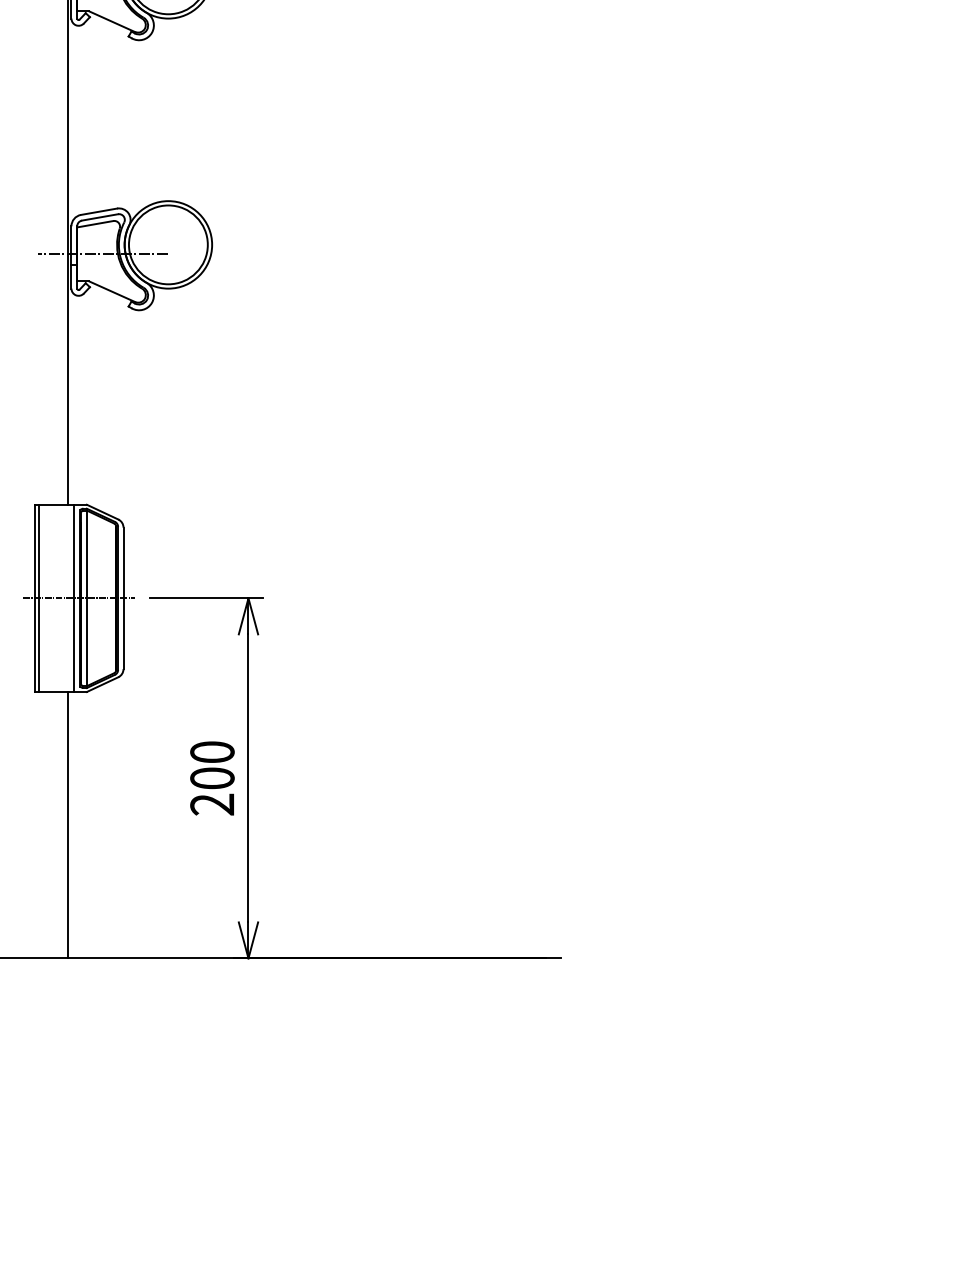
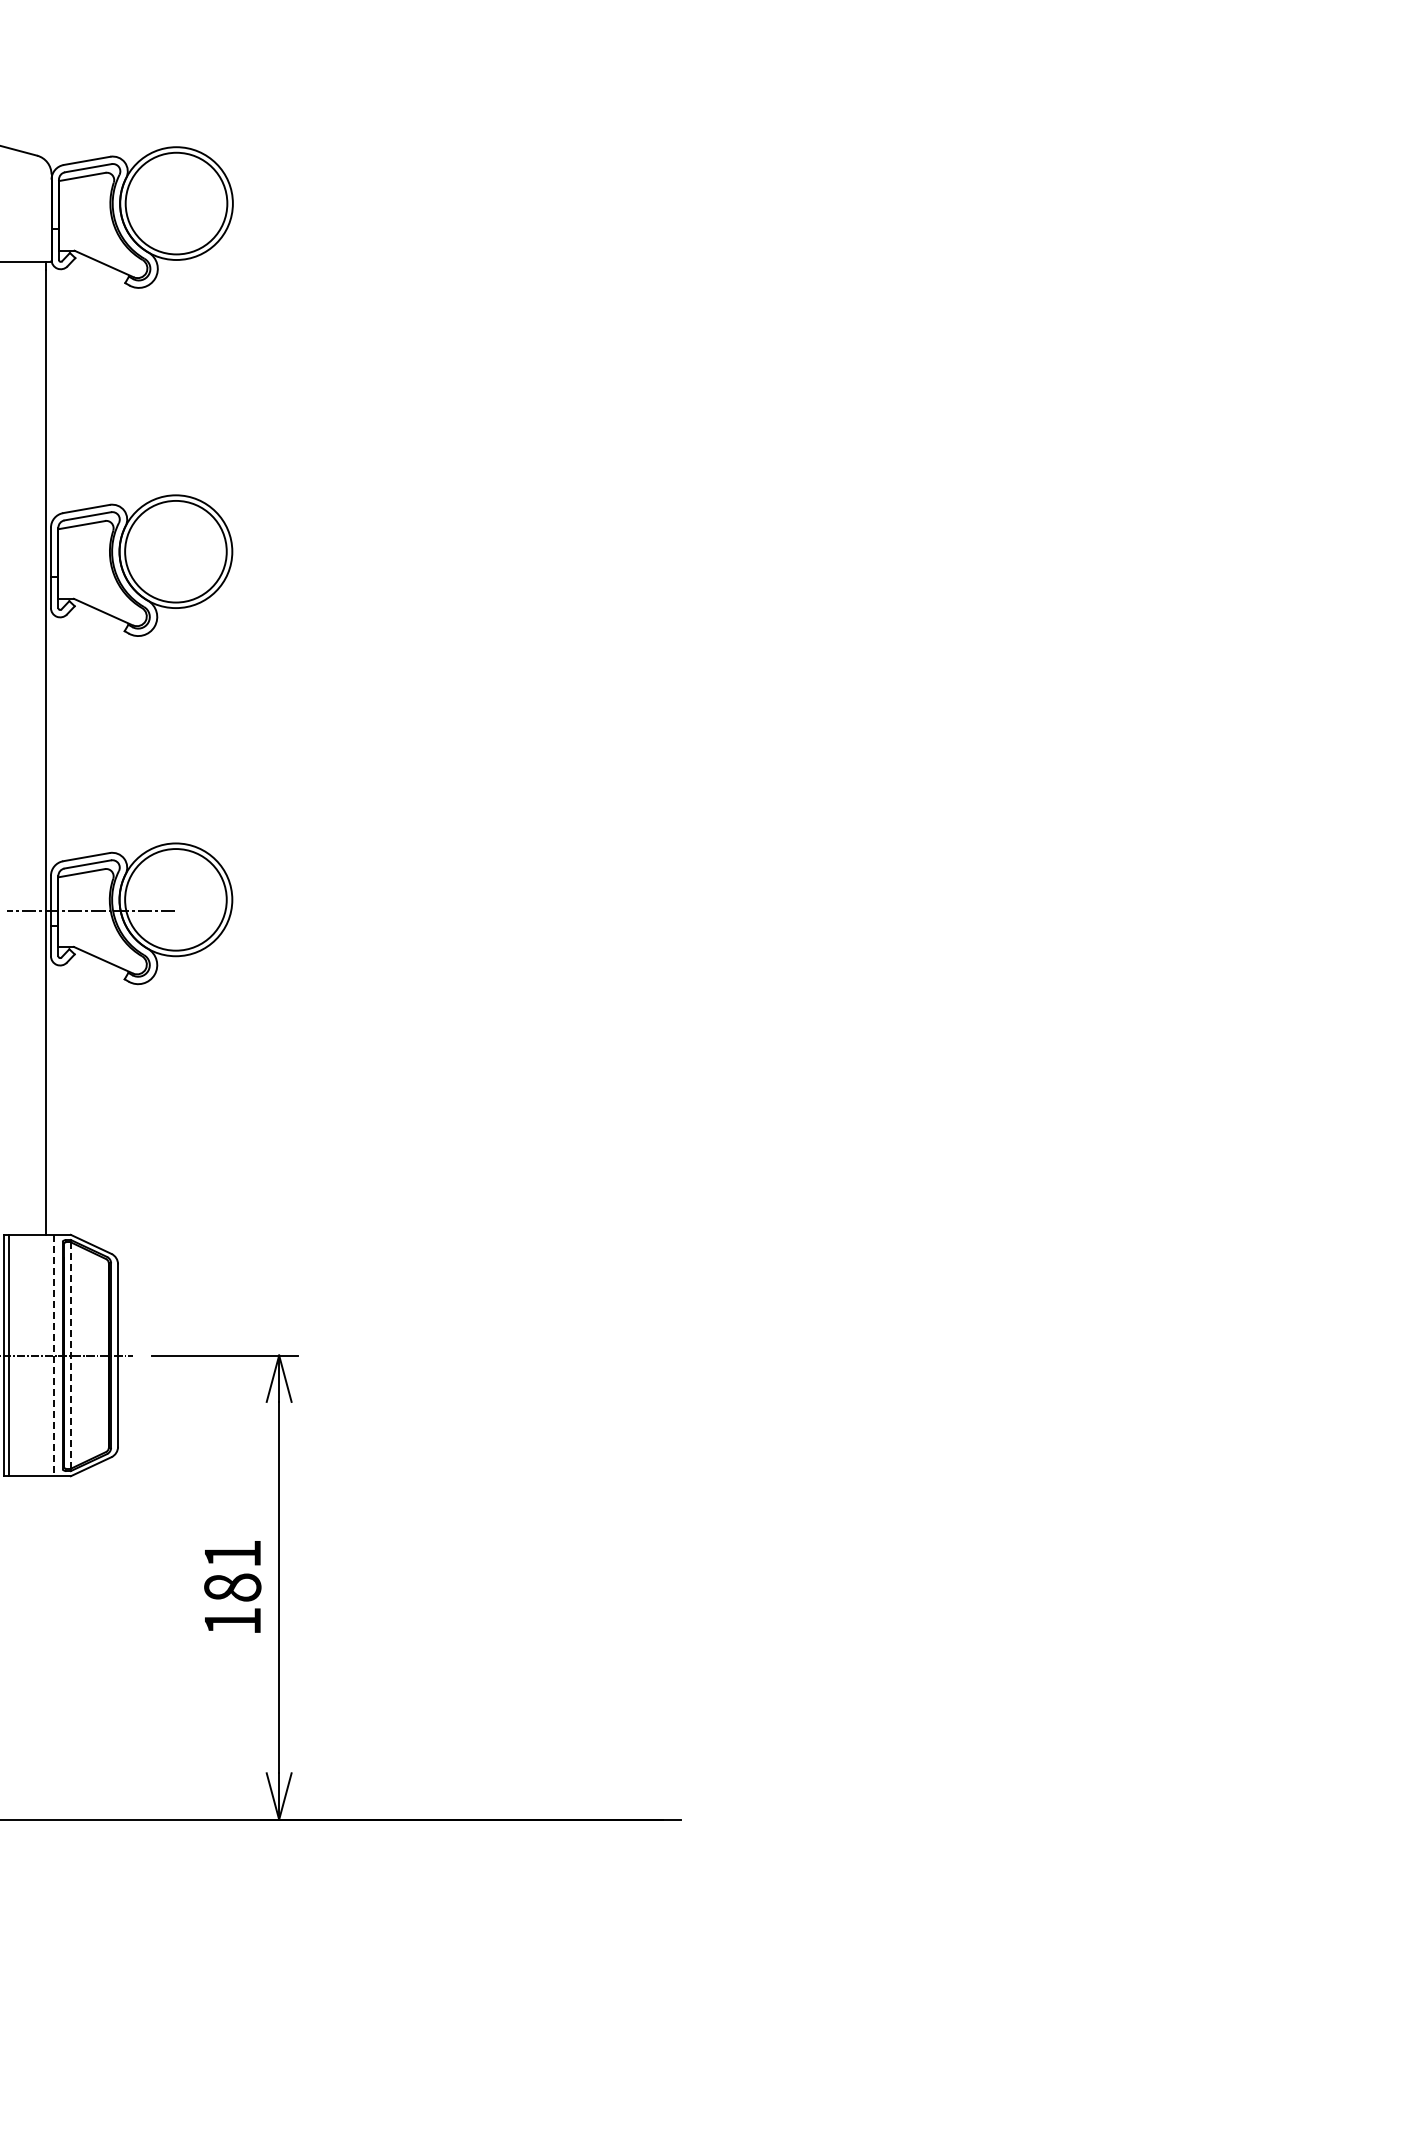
line: (74, 598) -> (54, 1355), solid -> dashed
line: (86, 598) -> (70, 1355), solid -> dashed
text: (212, 778) -> (232, 1587), 200 -> 181
line: (67, 824) -> (46, 1647), removed

